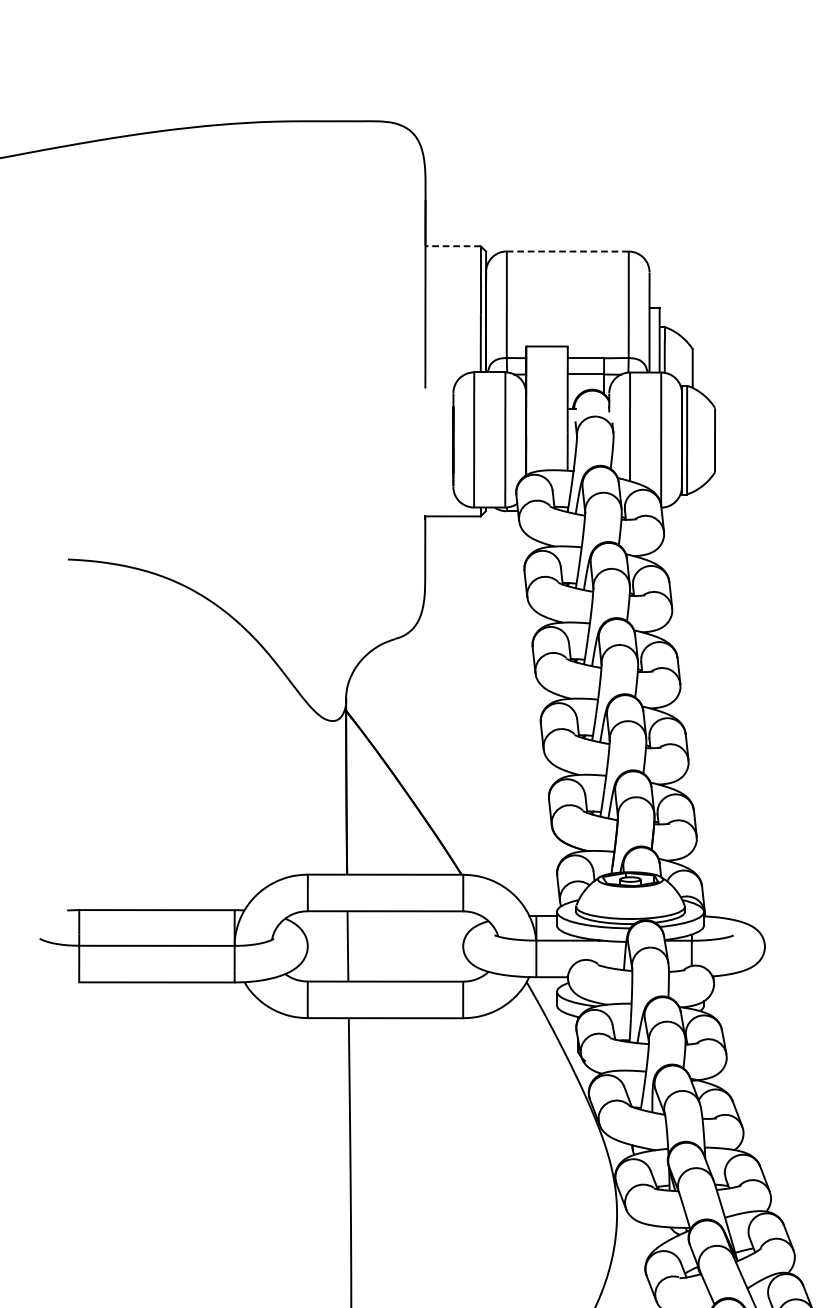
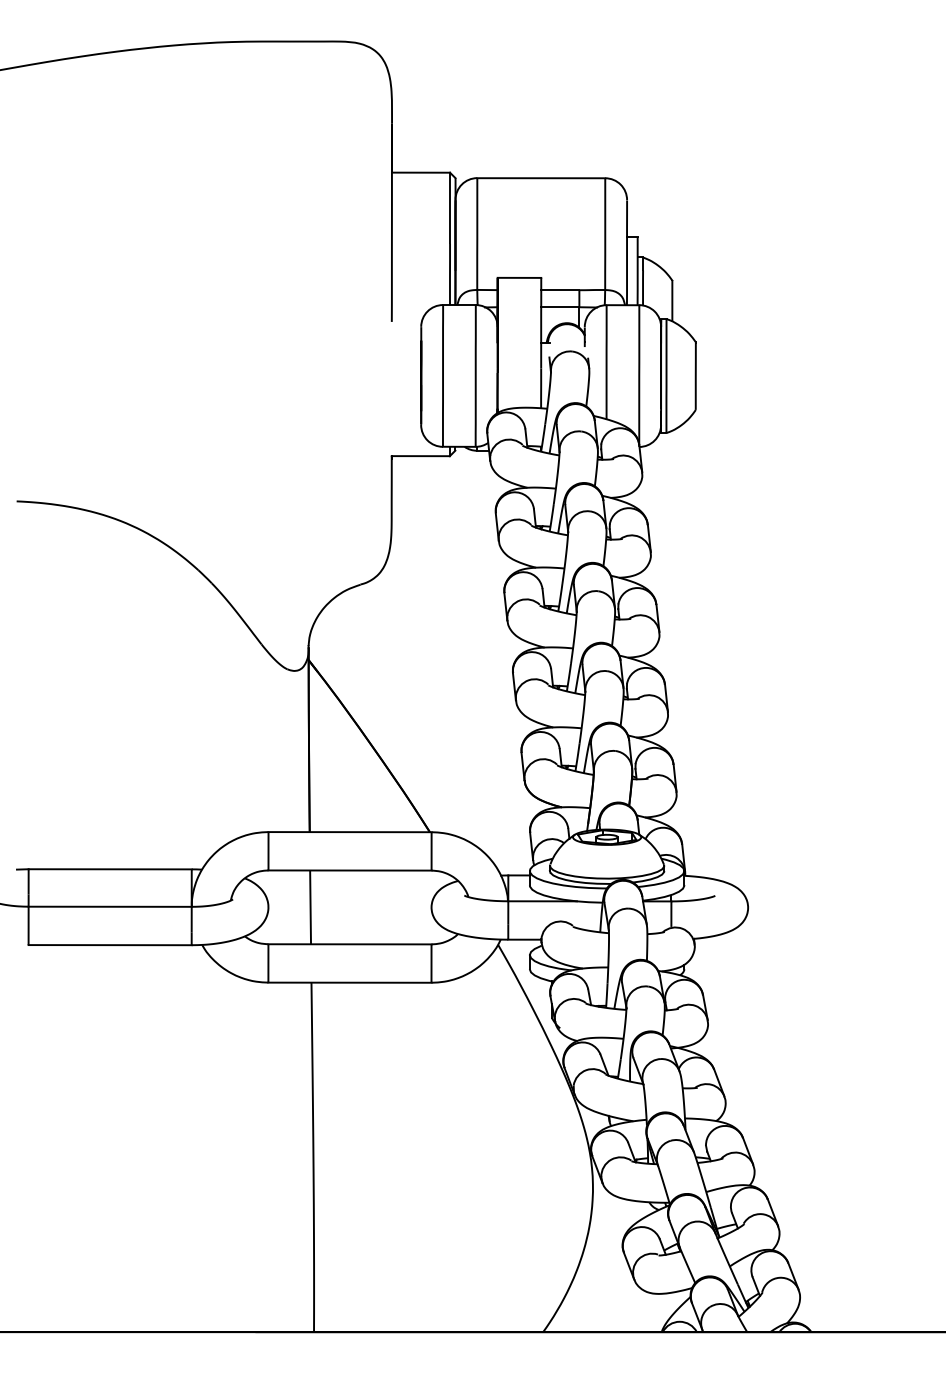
line: (452, 246) -> (420, 172), dashed -> solid
line: (568, 251) -> (541, 178), dashed -> solid

